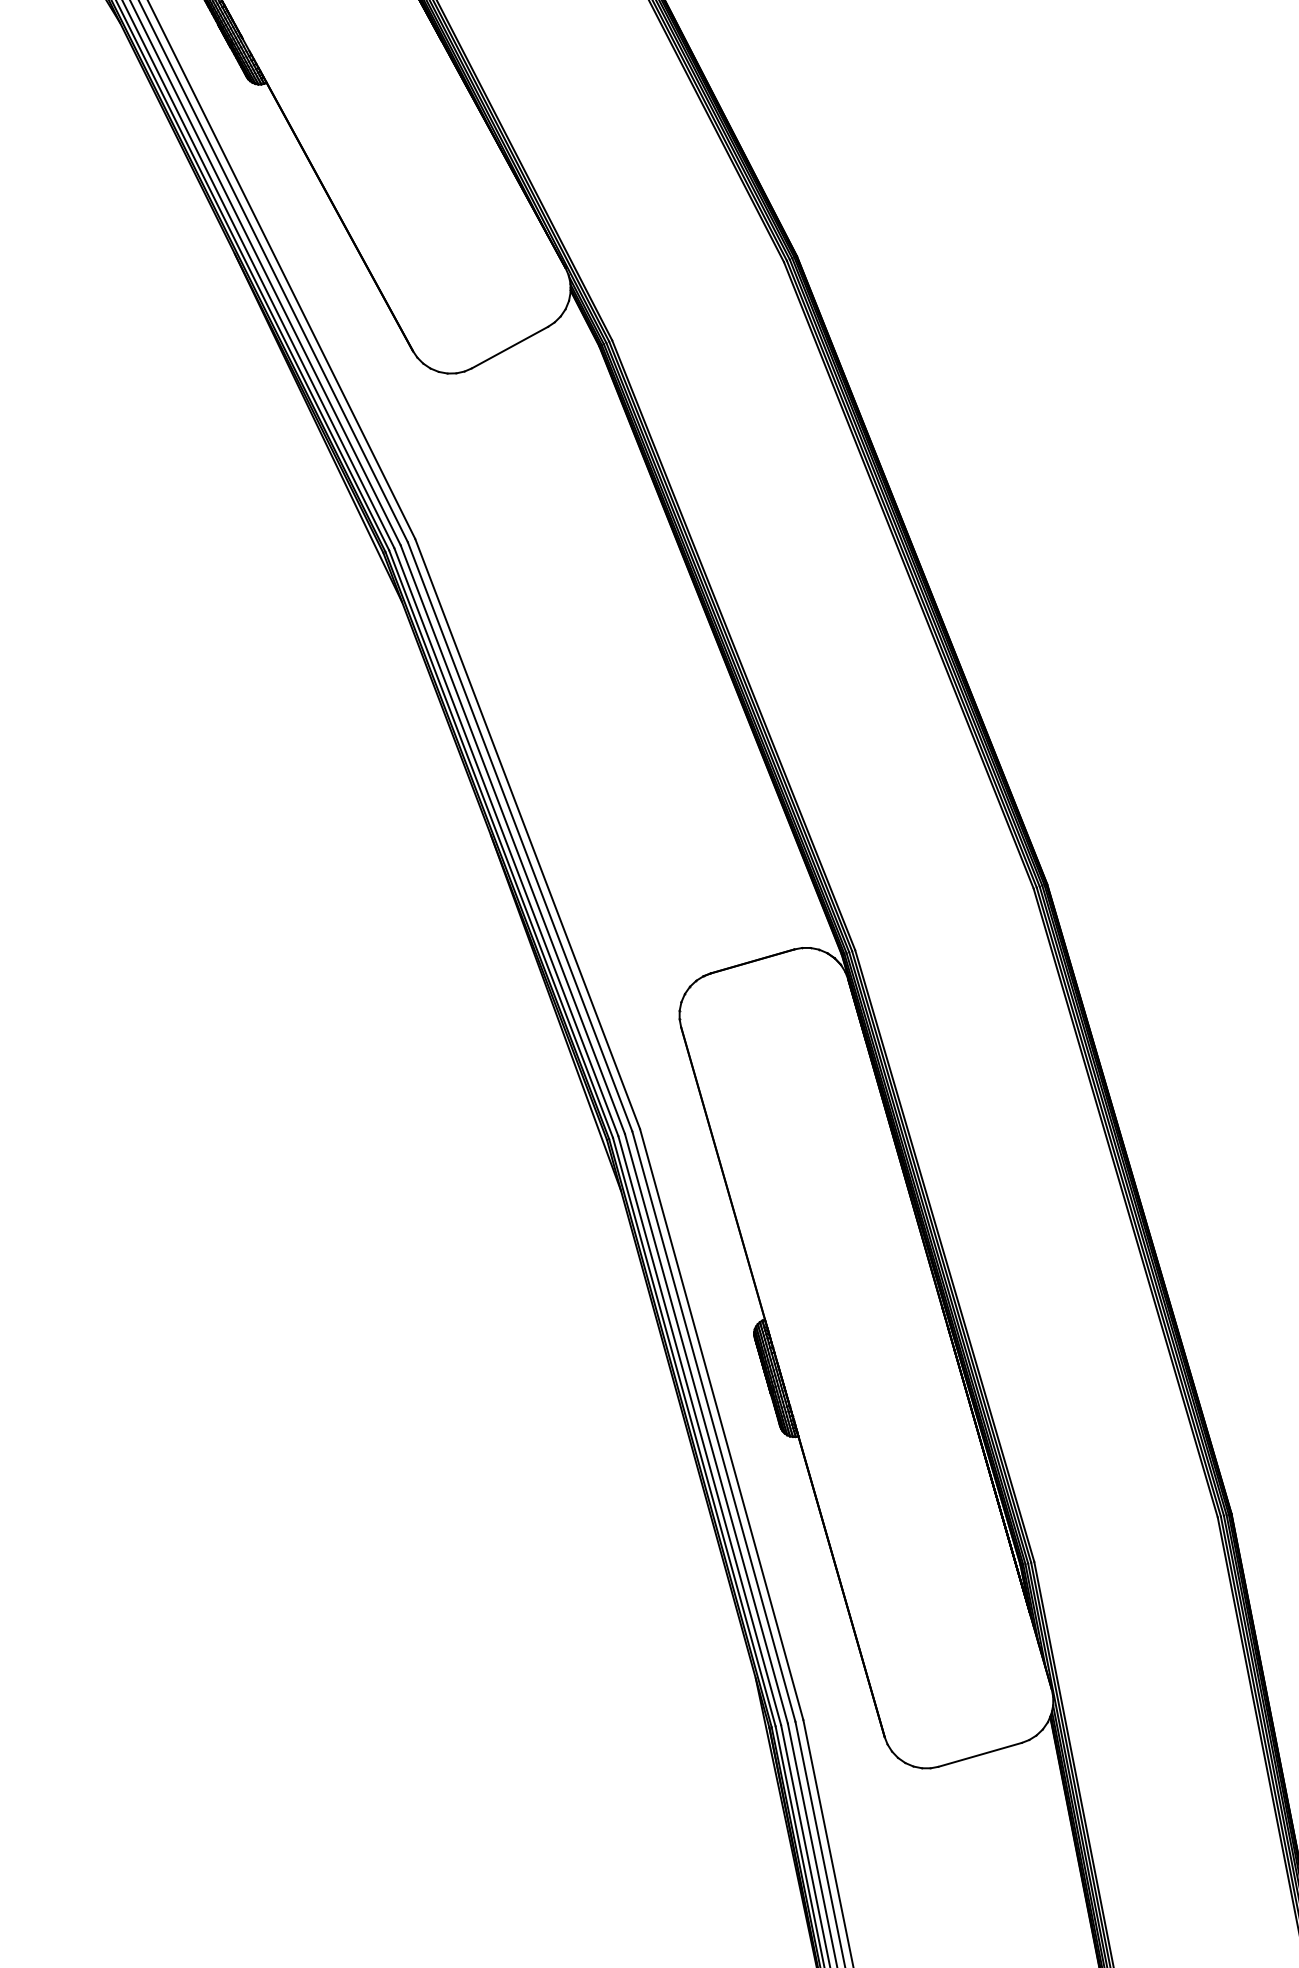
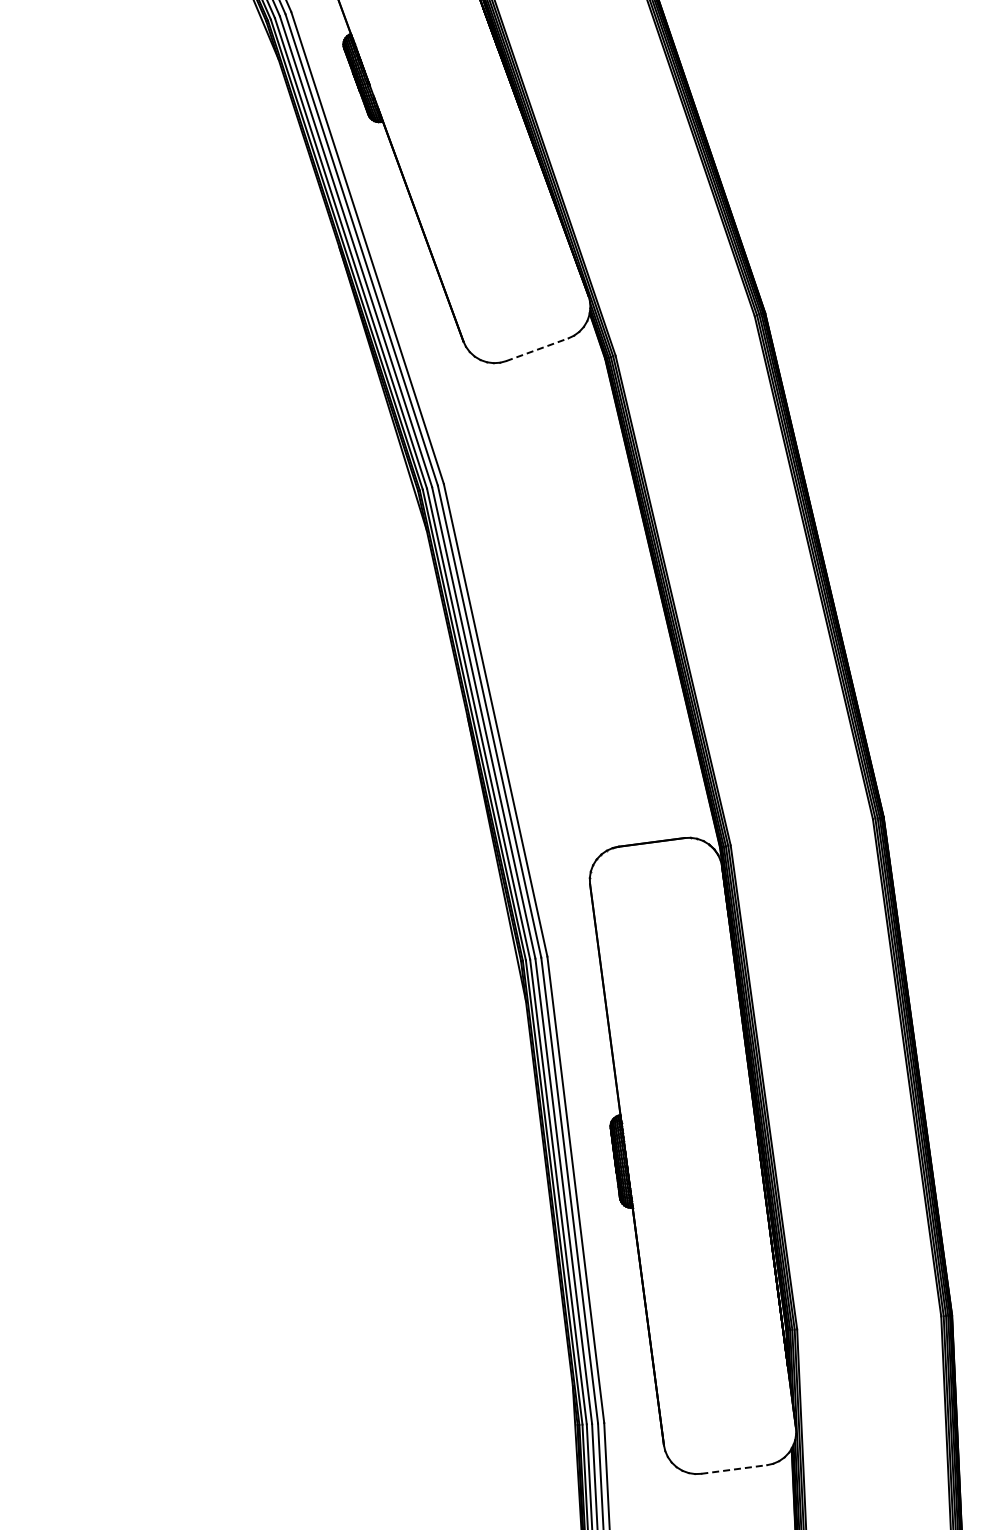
line: (510, 347) -> (537, 349), solid -> dashed
line: (980, 1754) -> (734, 1469), solid -> dashed

